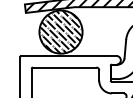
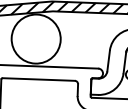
hatch: (60, 31) -> (35, 38), removed

